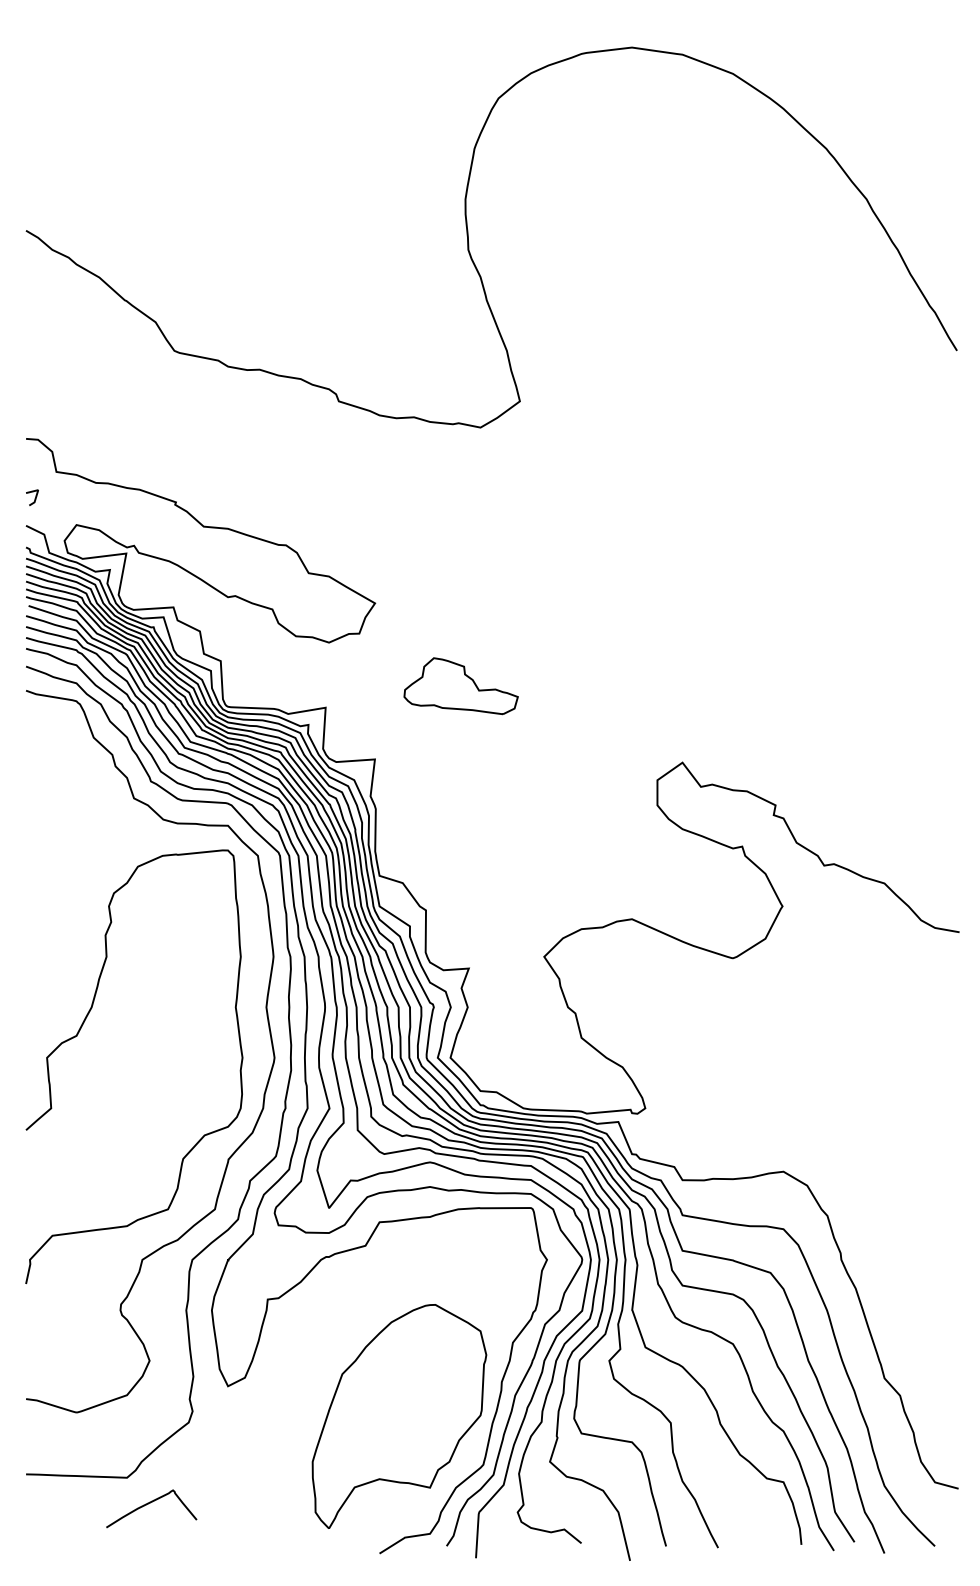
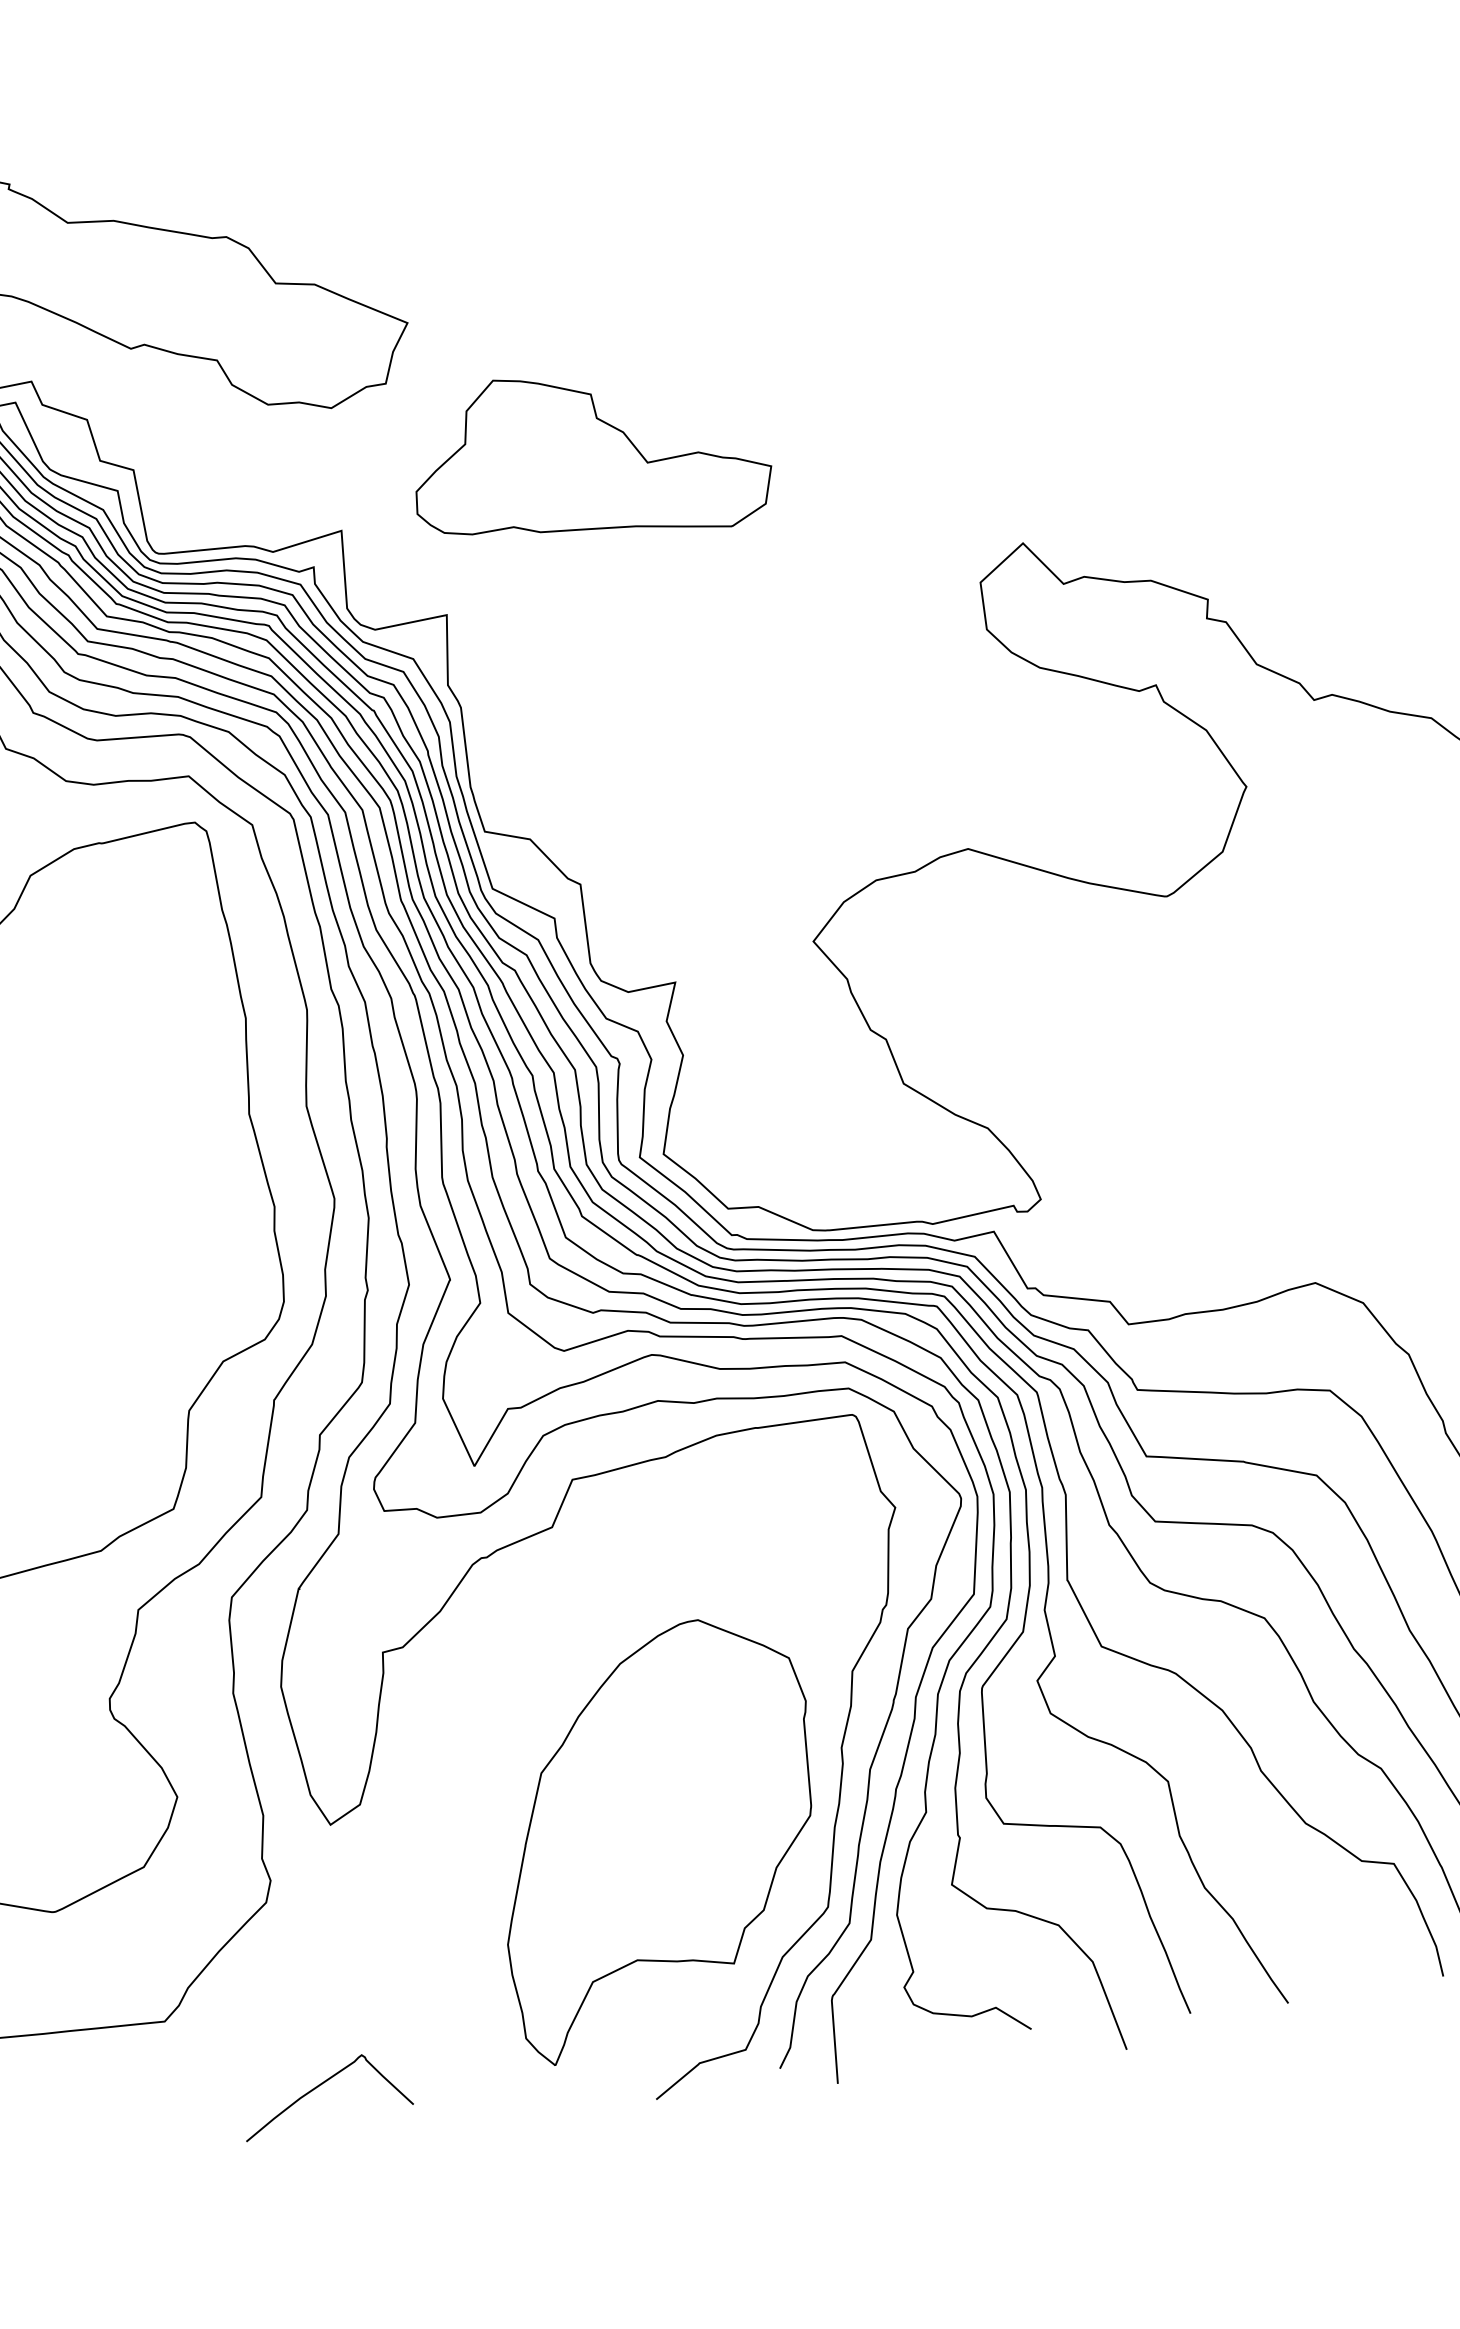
part: (460, 685) -> (588, 455), size x1.67
curve: (148, 1504) -> (319, 2087), moved

